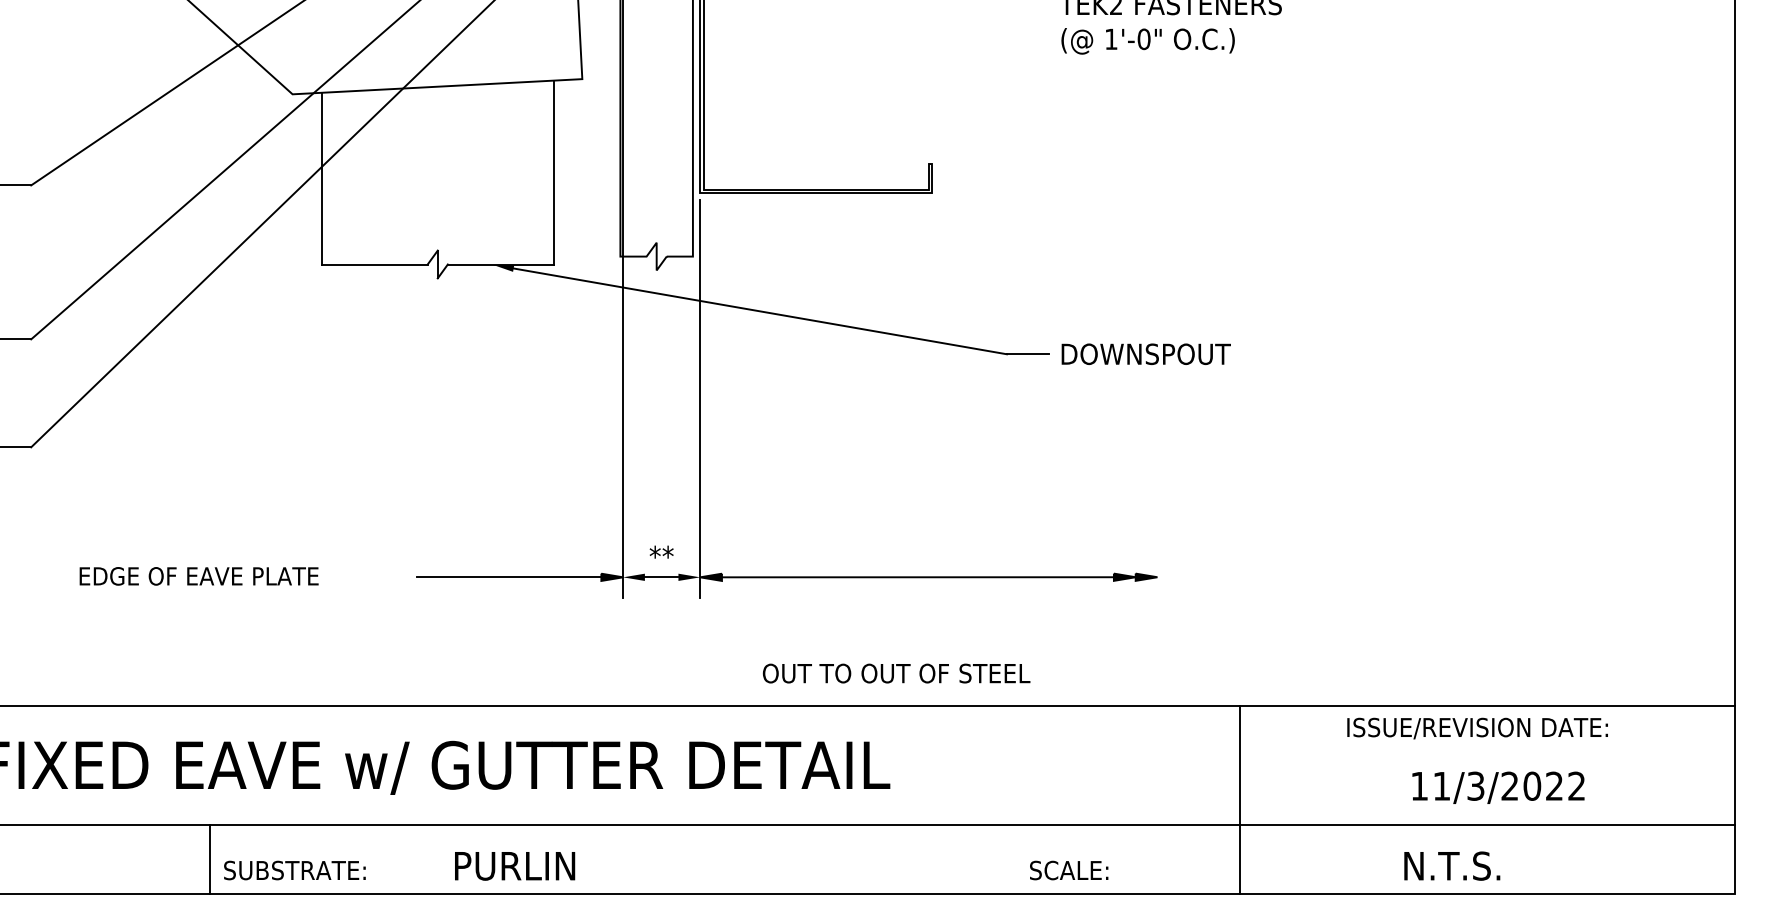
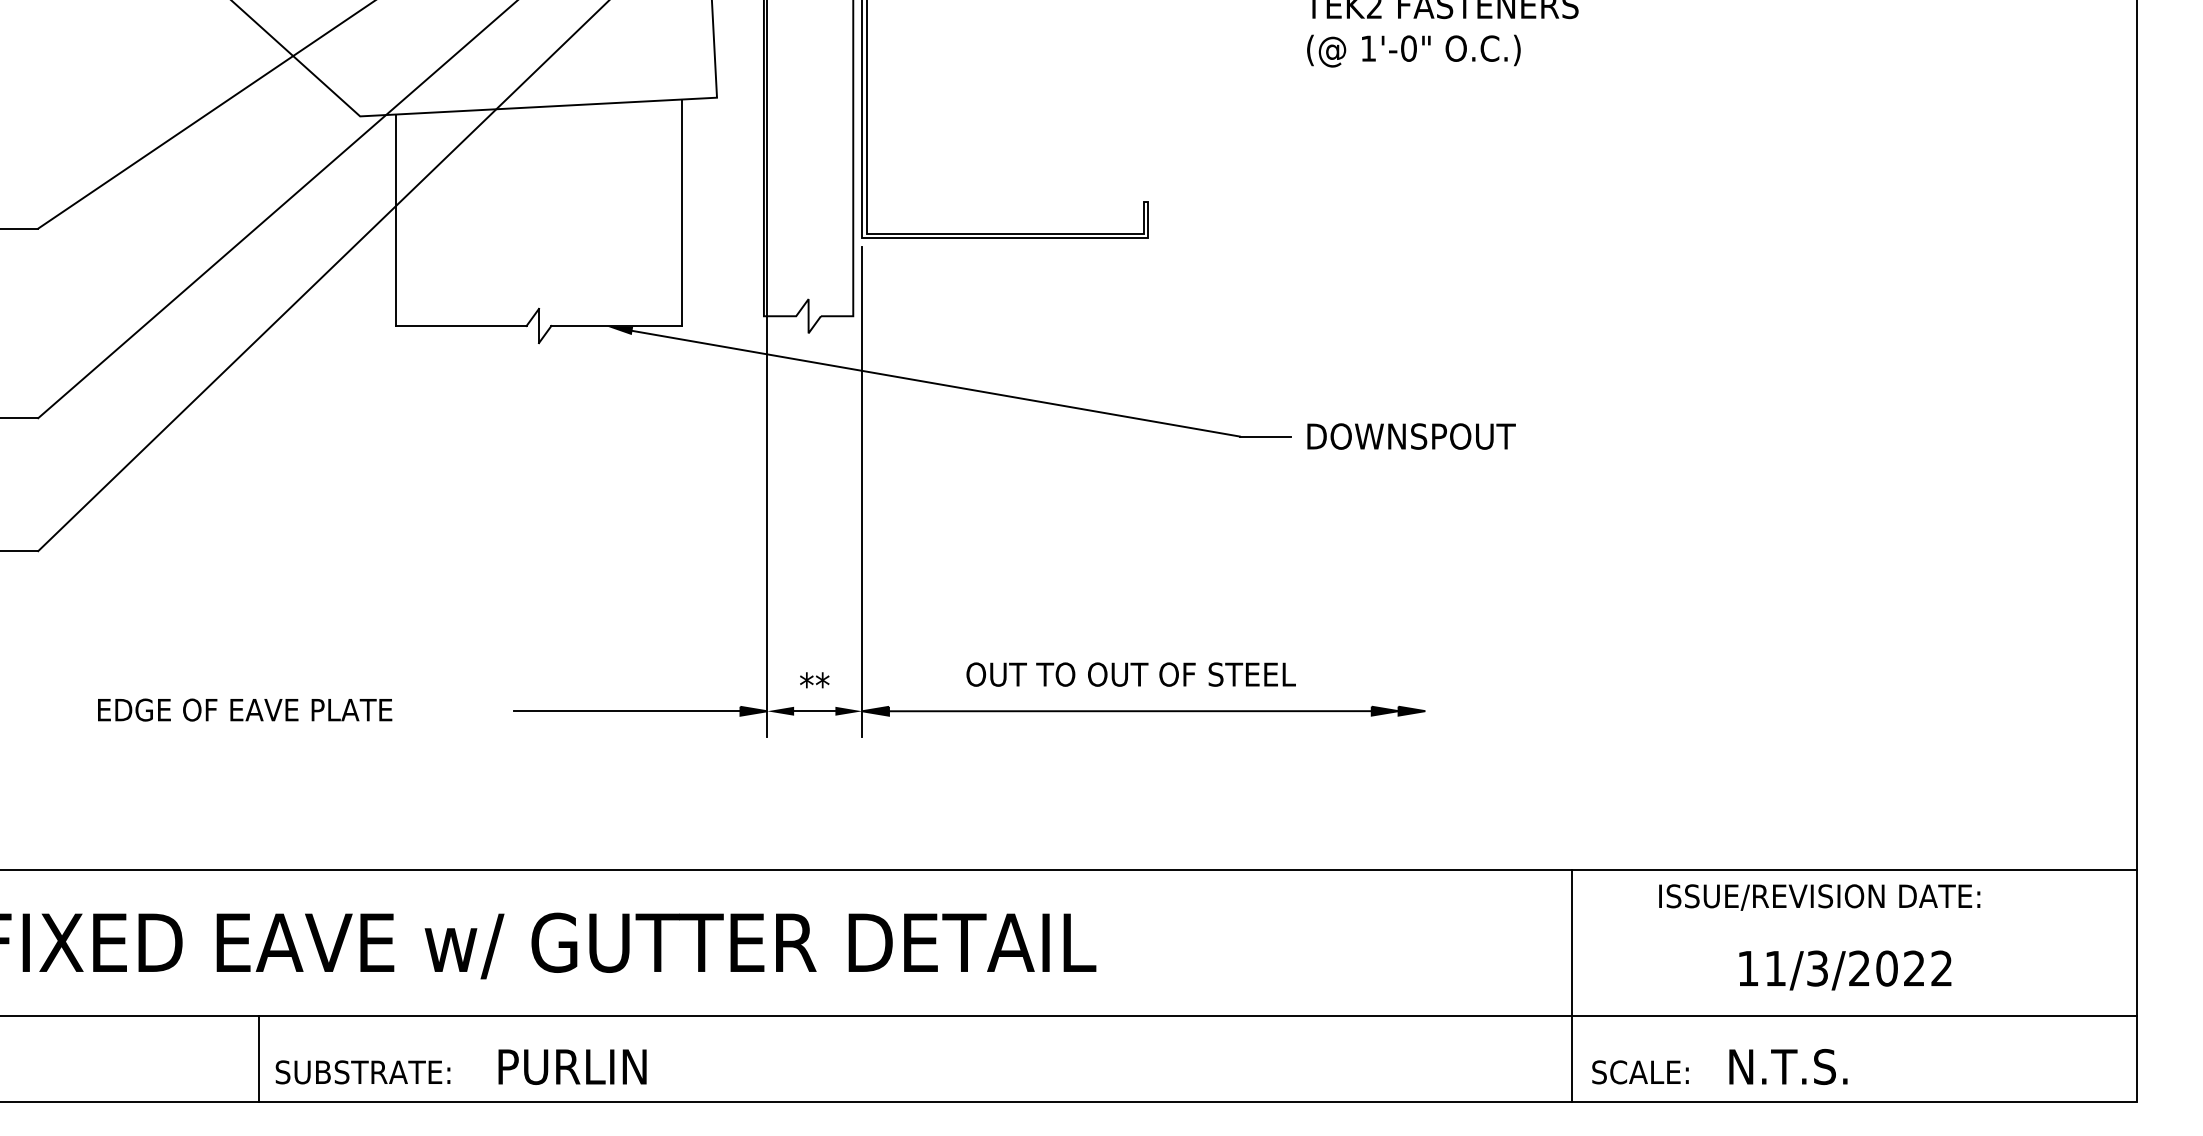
text: (896, 673) -> (1131, 674), moved
line: (1240, 799) -> (1571, 984), moved
text: (515, 866) -> (573, 1067), moved
text: (1069, 870) -> (1640, 1072), moved

